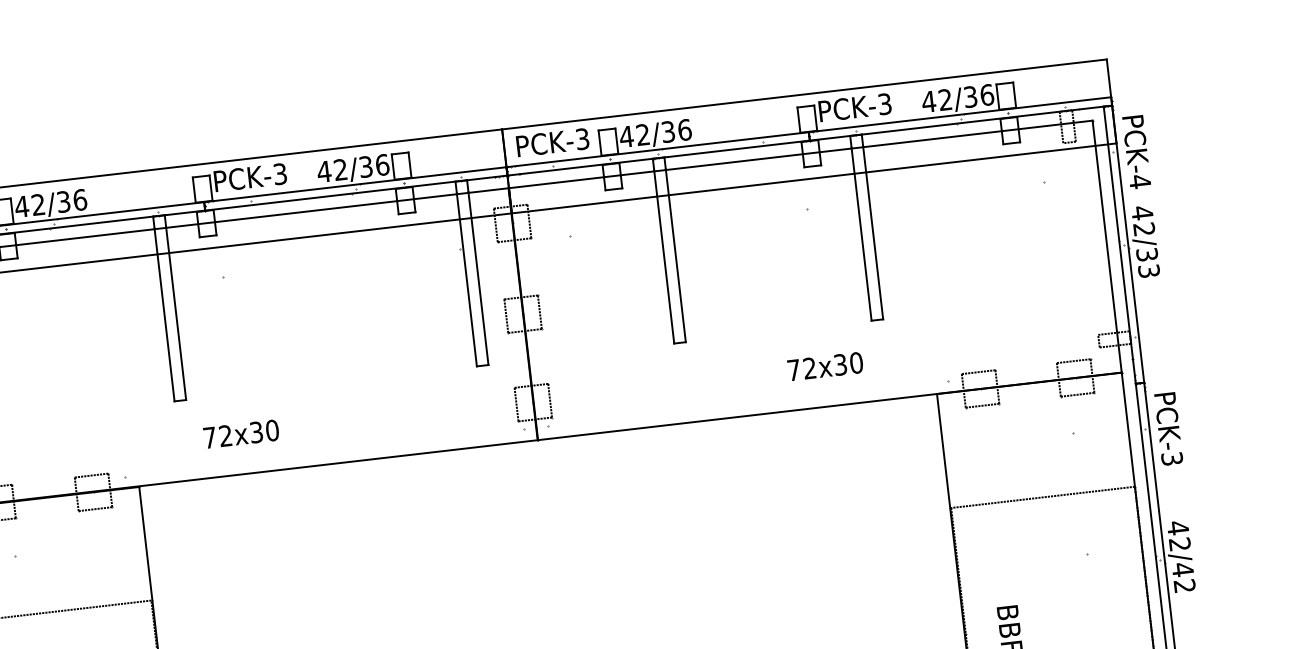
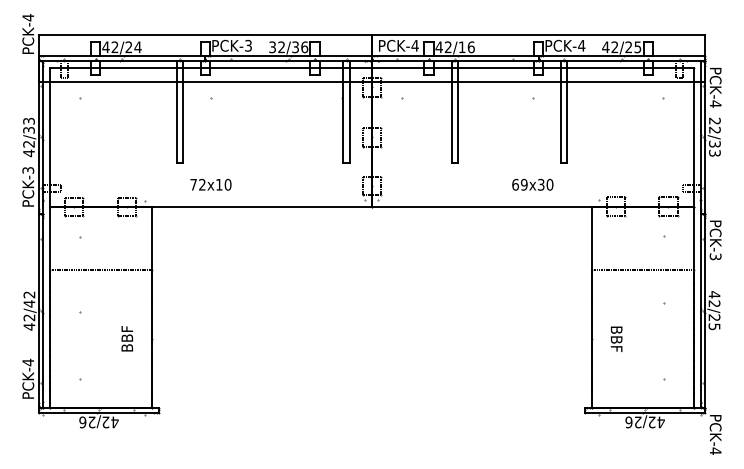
text: (979, 96) -> (633, 47), 42/36 -> 42/25
text: (884, 103) -> (581, 45), PCK-3 -> PCK-4
text: (667, 132) -> (461, 47), 42/36 -> 42/16
text: (581, 138) -> (414, 45), PCK-3 -> PCK-4
text: (324, 172) -> (272, 47), 42/36 -> 32/36
text: (71, 201) -> (133, 47), 42/36 -> 42/24
text: (1141, 211) -> (714, 120), 42/33 -> 22/33
text: (801, 368) -> (519, 184), 72x30 -> 69x30
text: (256, 431) -> (219, 184), 72x30 -> 72x10
text: (1183, 578) -> (714, 322), 42/42 -> 42/25

